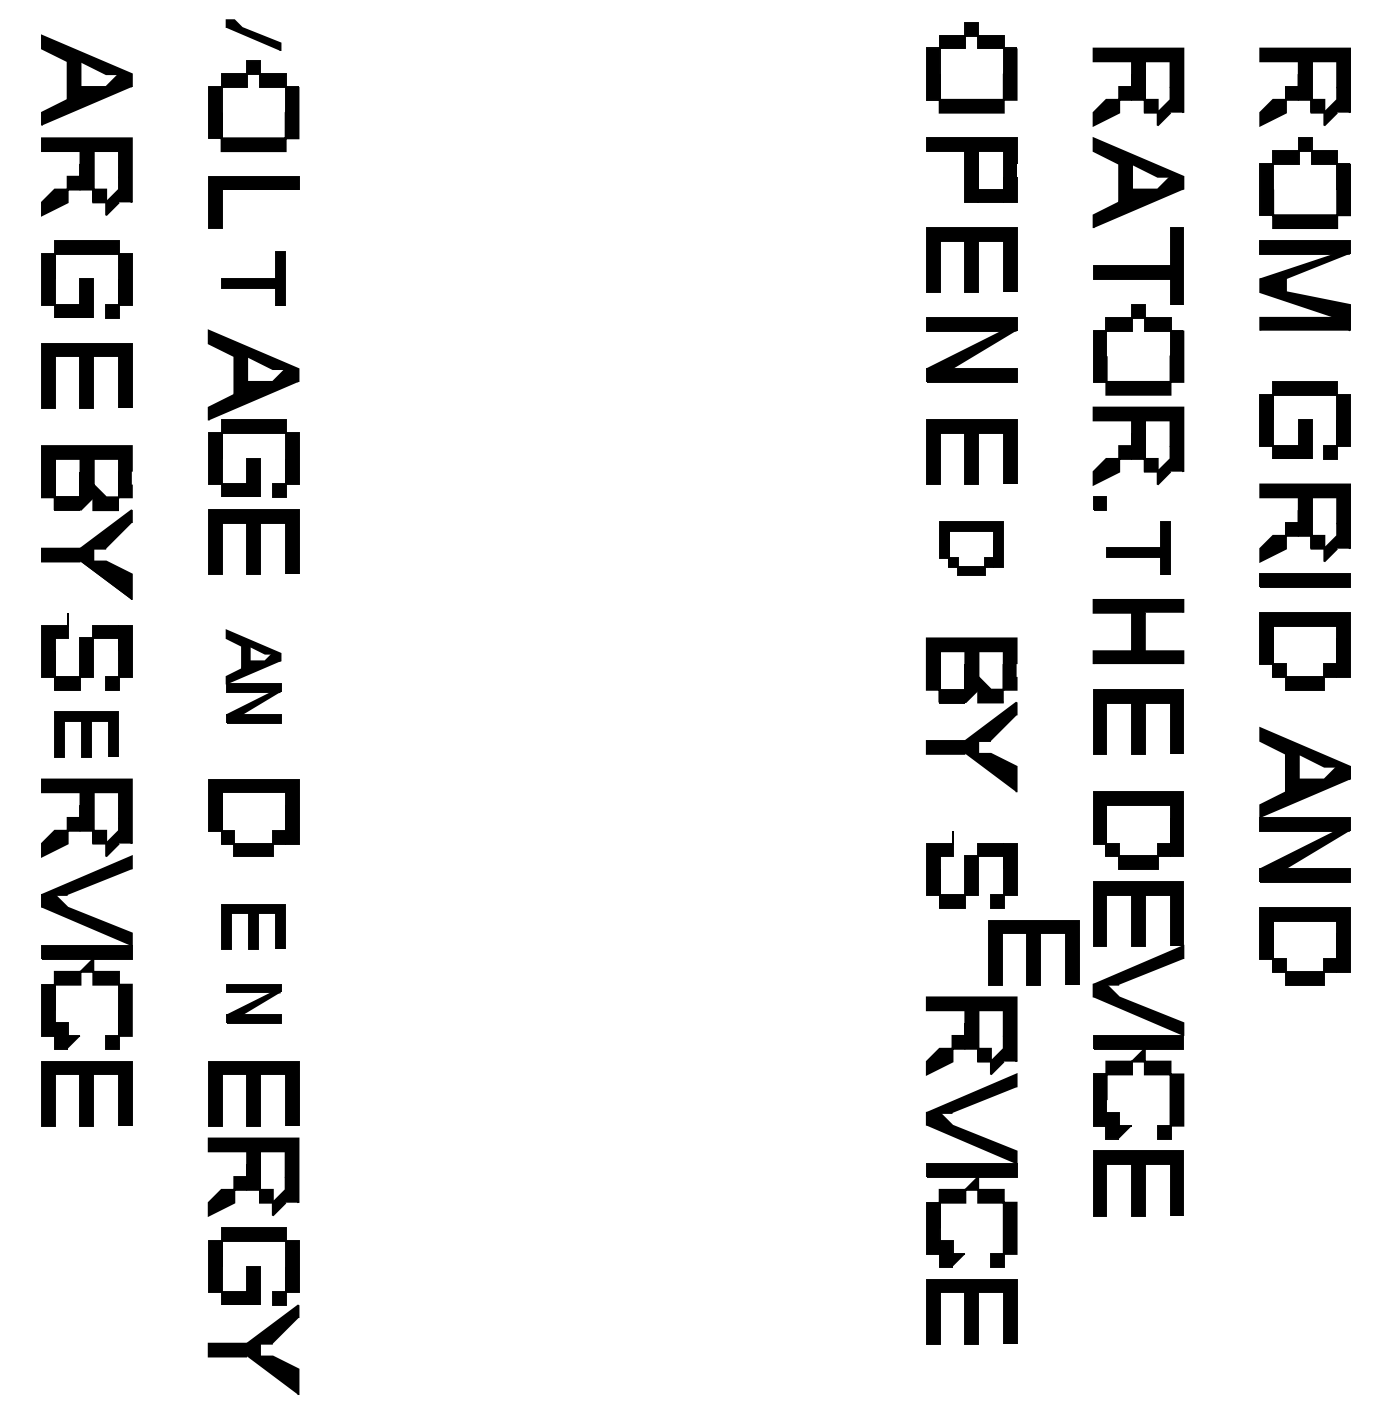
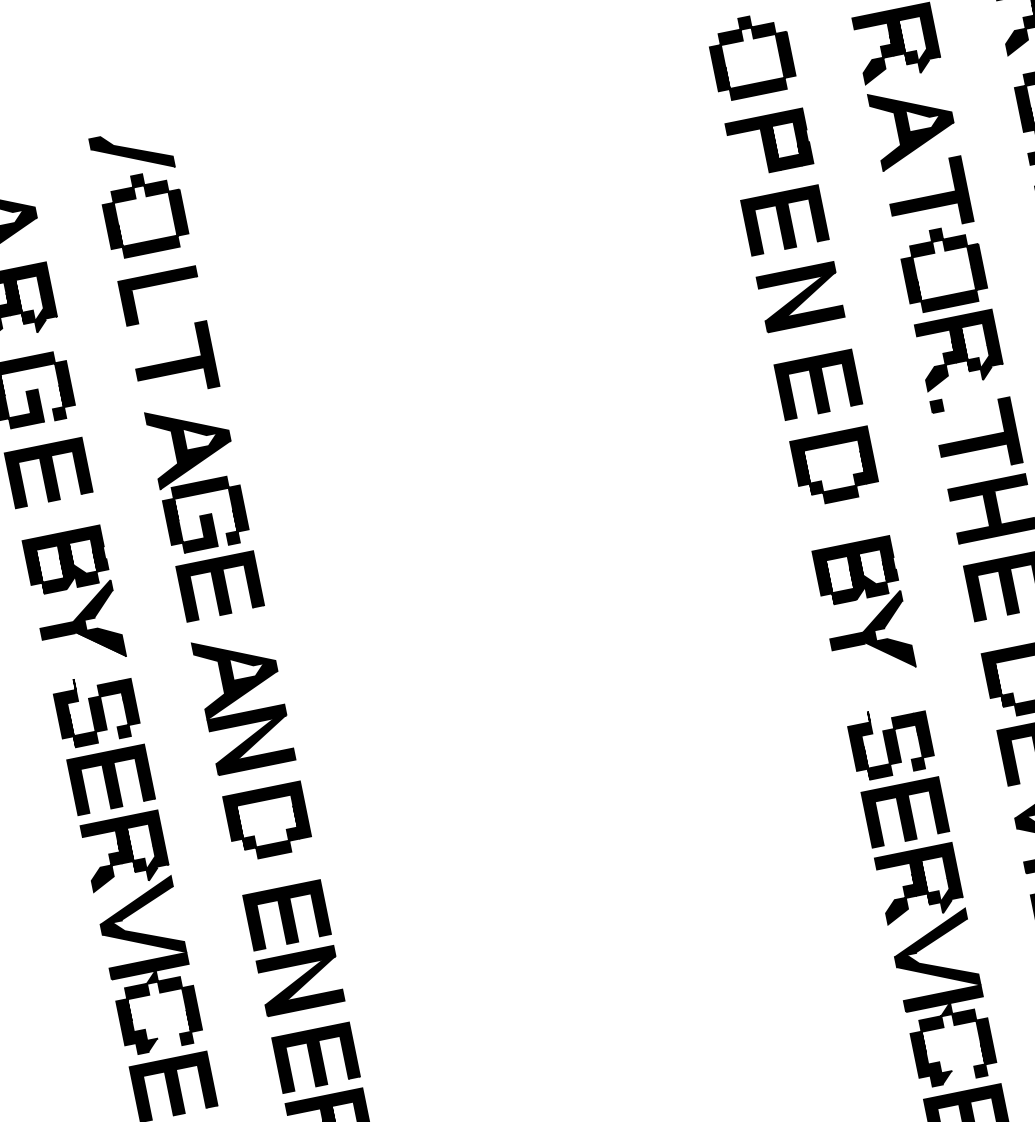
part: (253, 35) -> (132, 153), size x1.67
part: (253, 278) -> (174, 361), size x1.43
part: (1138, 547) -> (977, 437), size x1.43
part: (971, 548) -> (835, 466), size x1.43
part: (253, 676) -> (243, 701), size x1.67
part: (86, 734) -> (110, 779), size x1.43
part: (253, 926) -> (287, 914), size x1.43
part: (1033, 952) -> (905, 812), moved
part: (253, 1003) -> (300, 980), size x1.67

